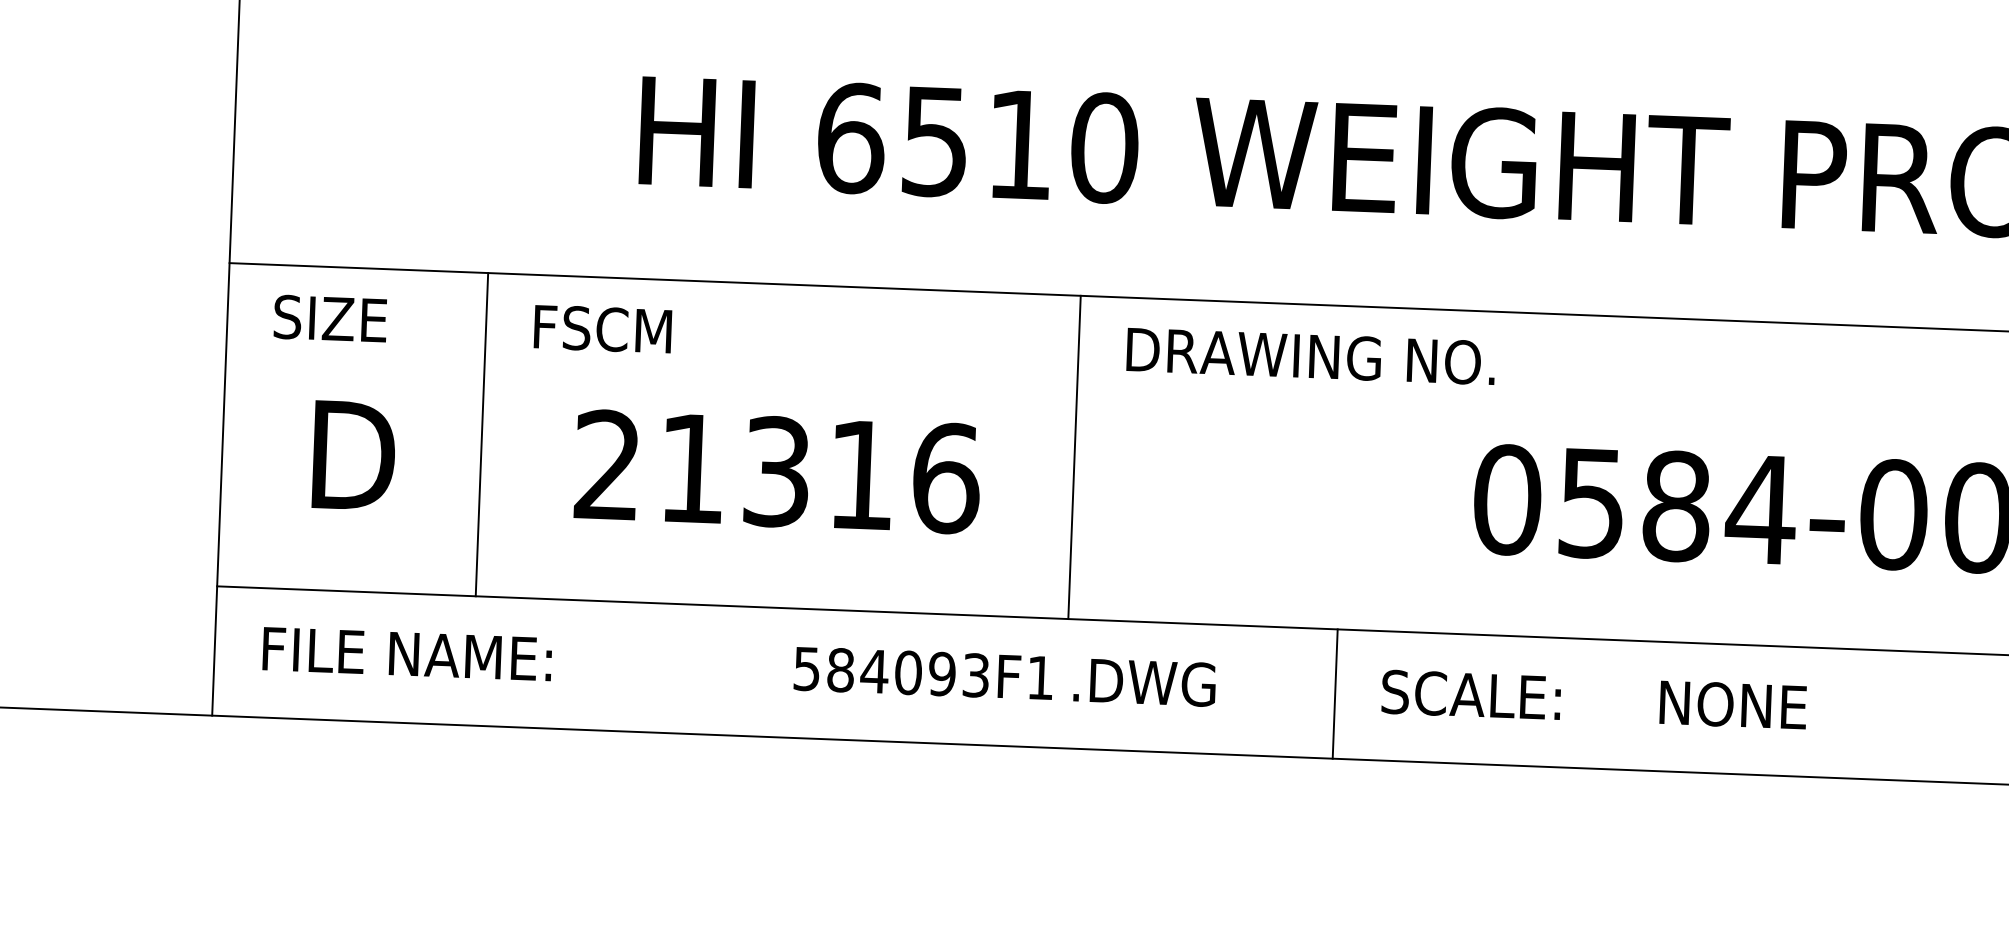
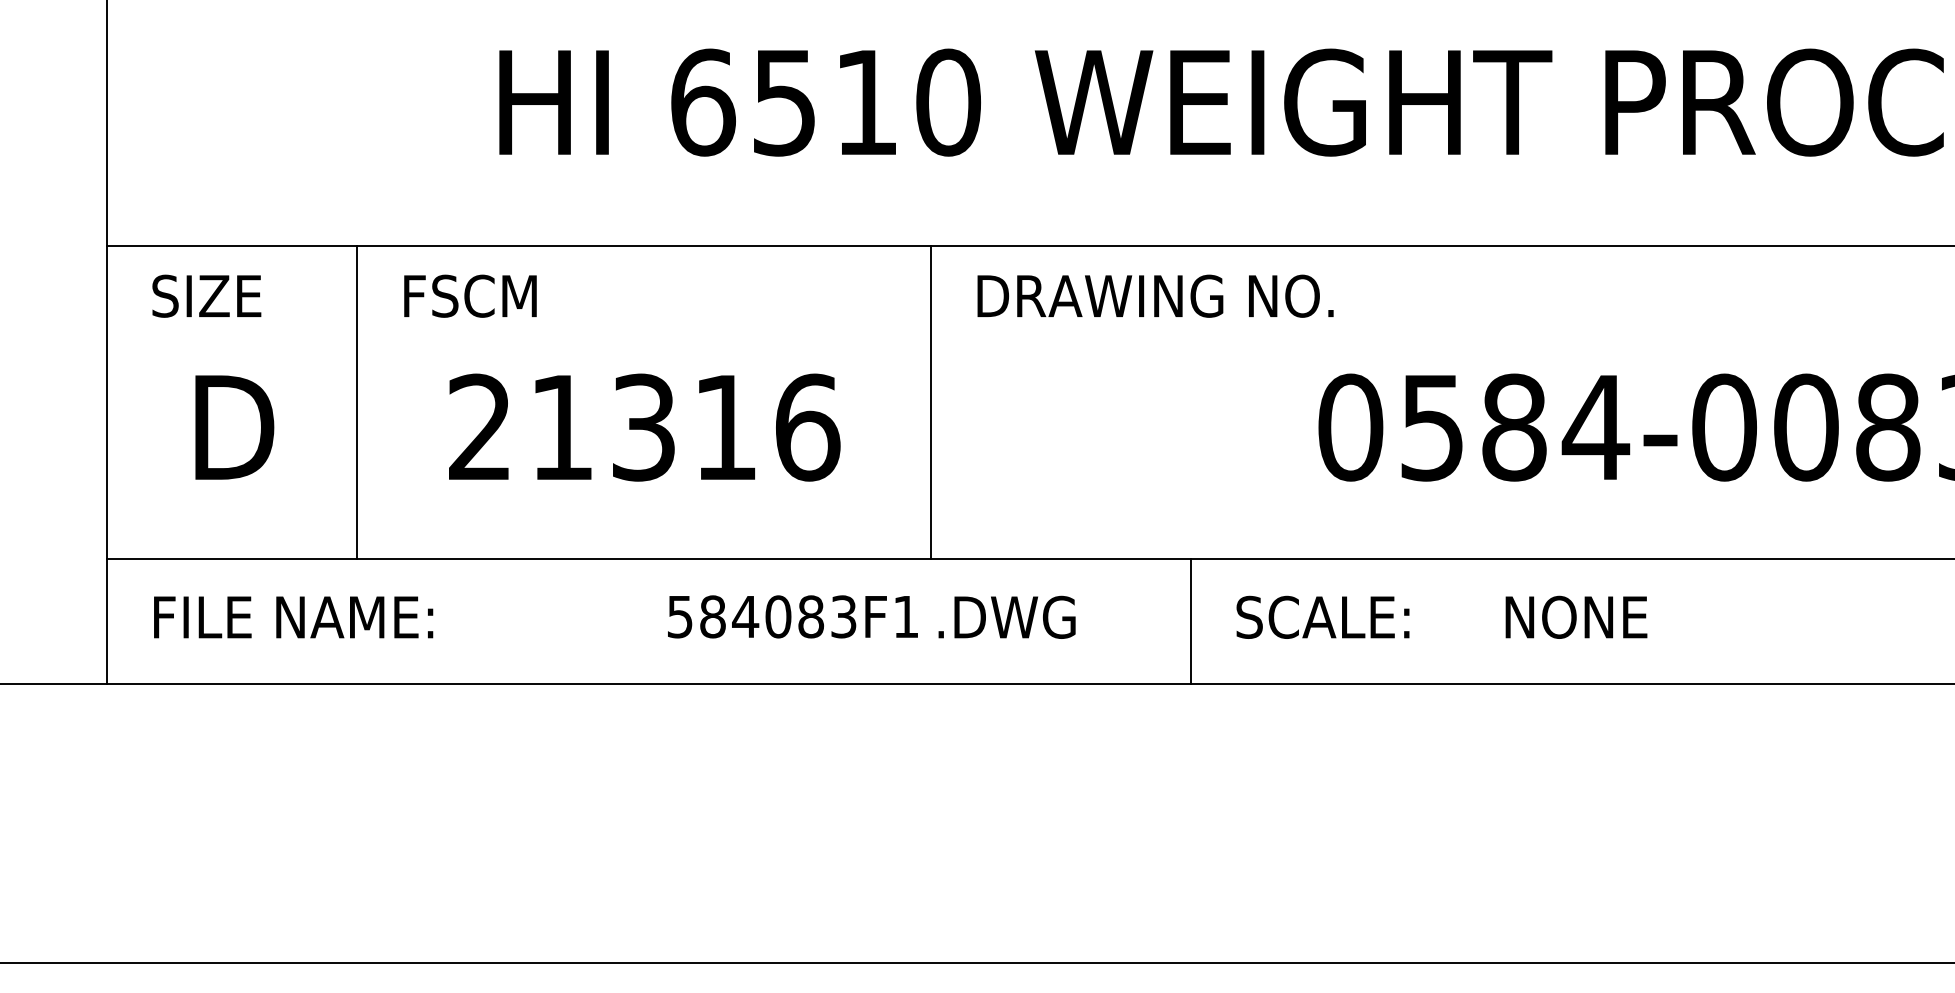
text: (942, 673) -> (811, 616), 584093F1 -> 584083F1

